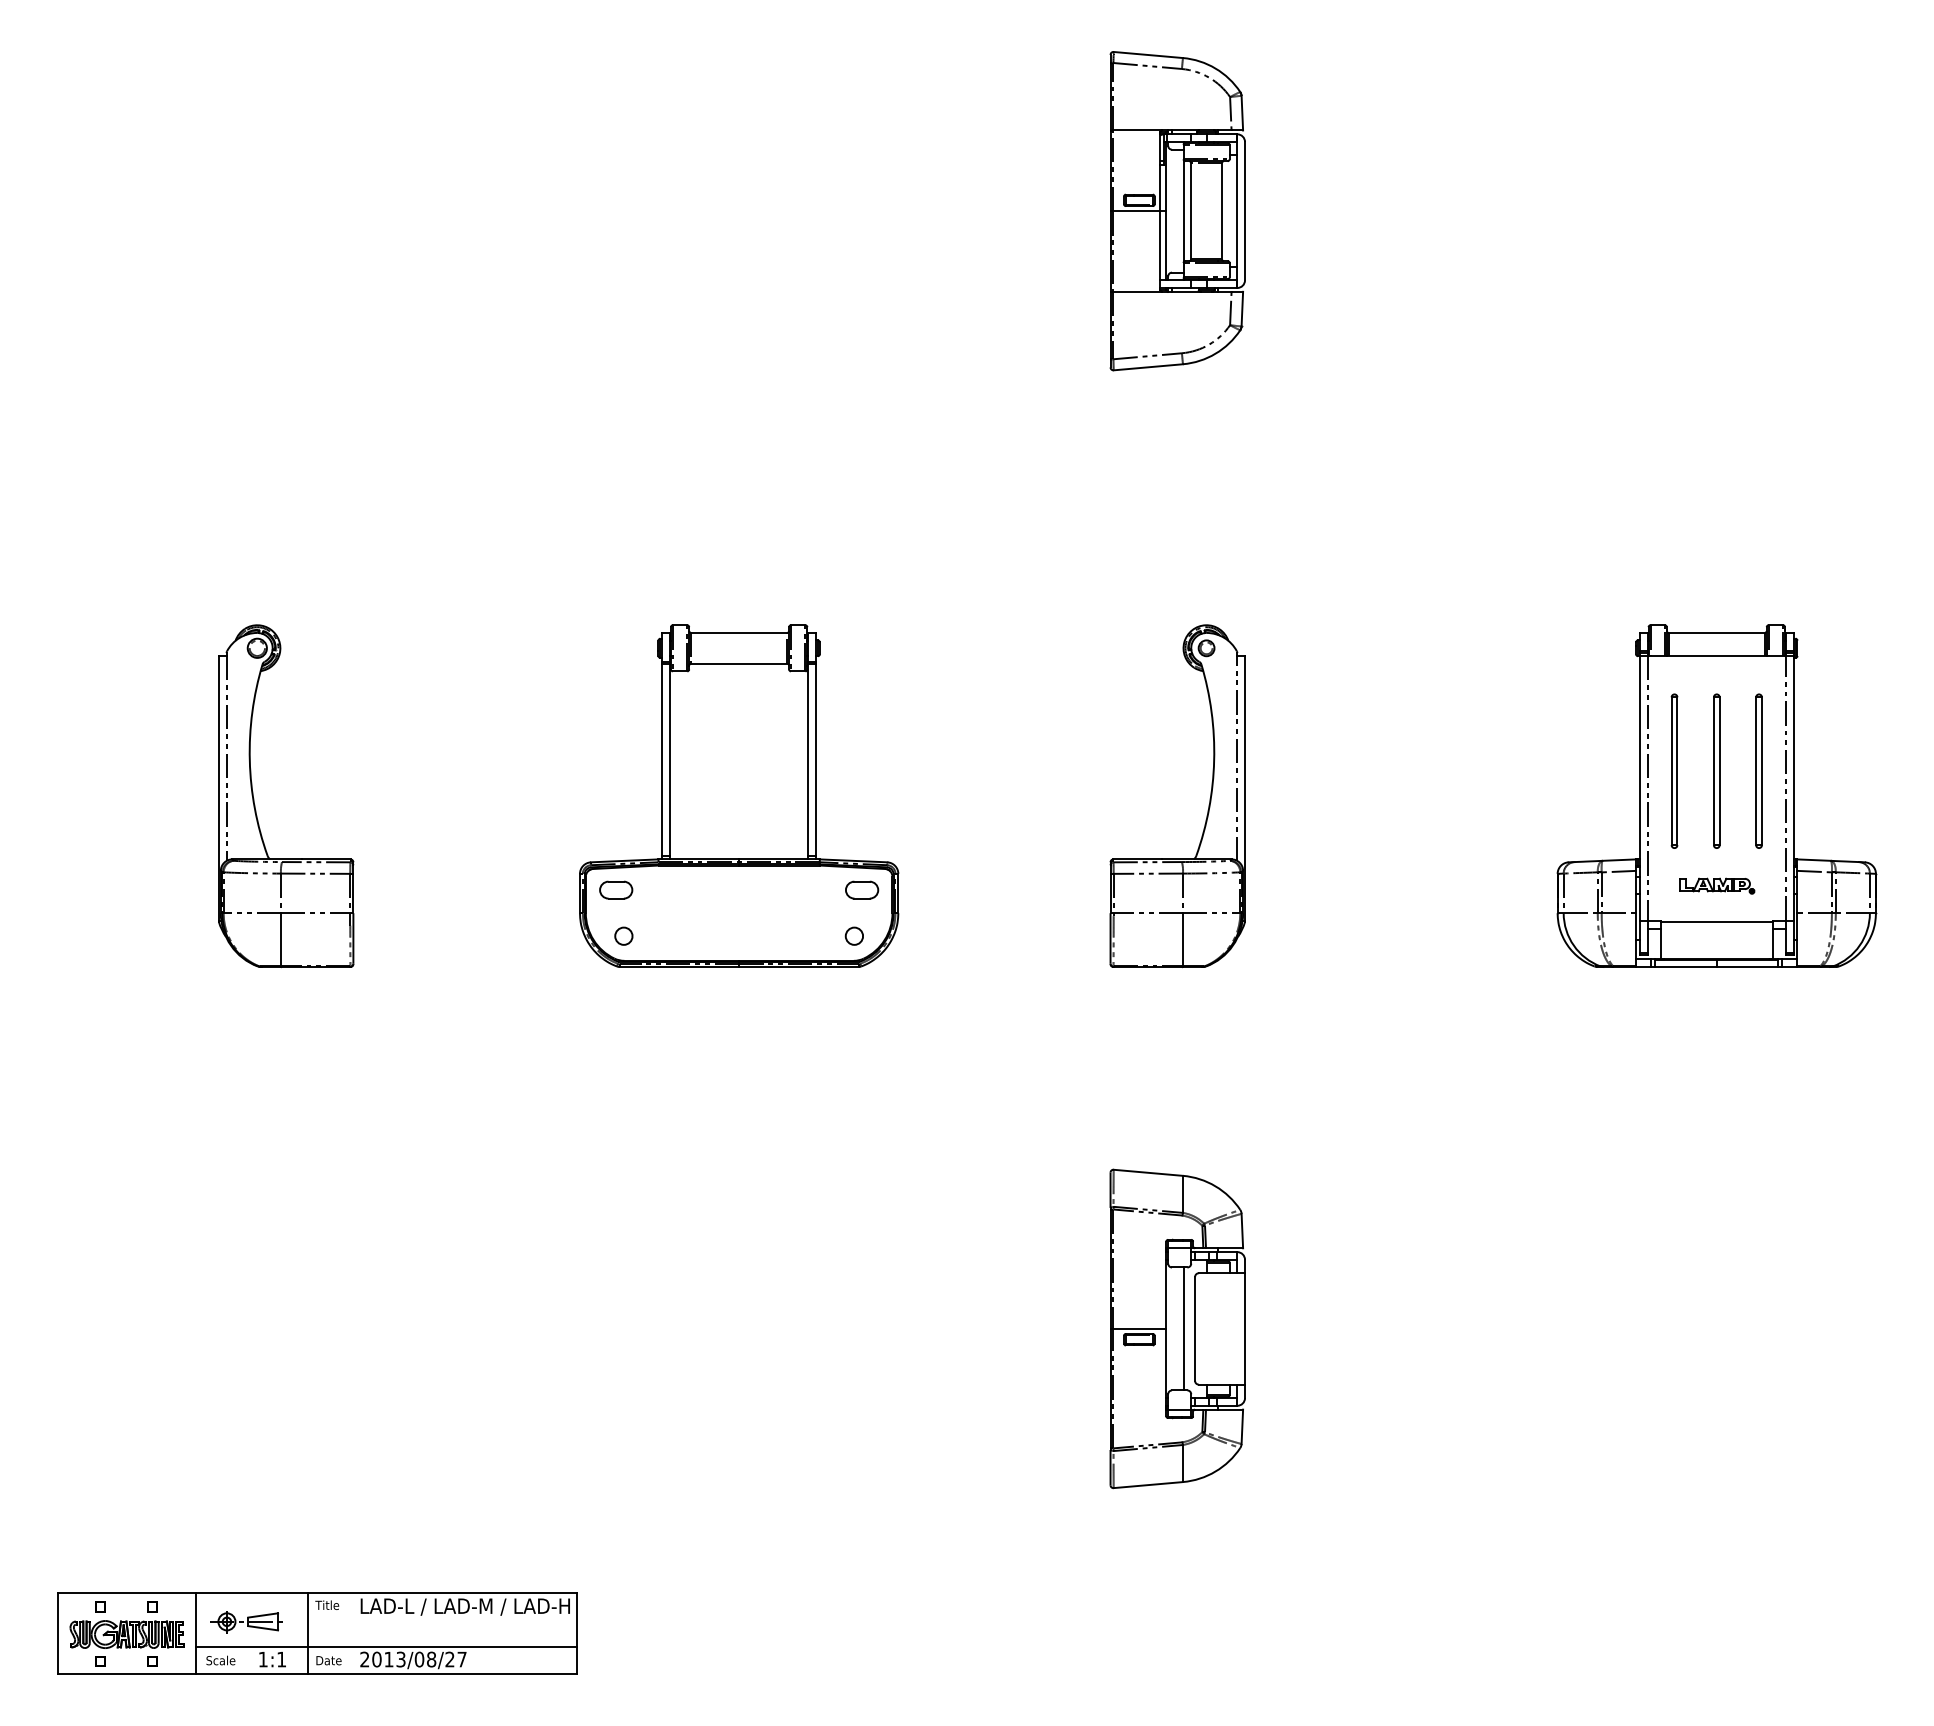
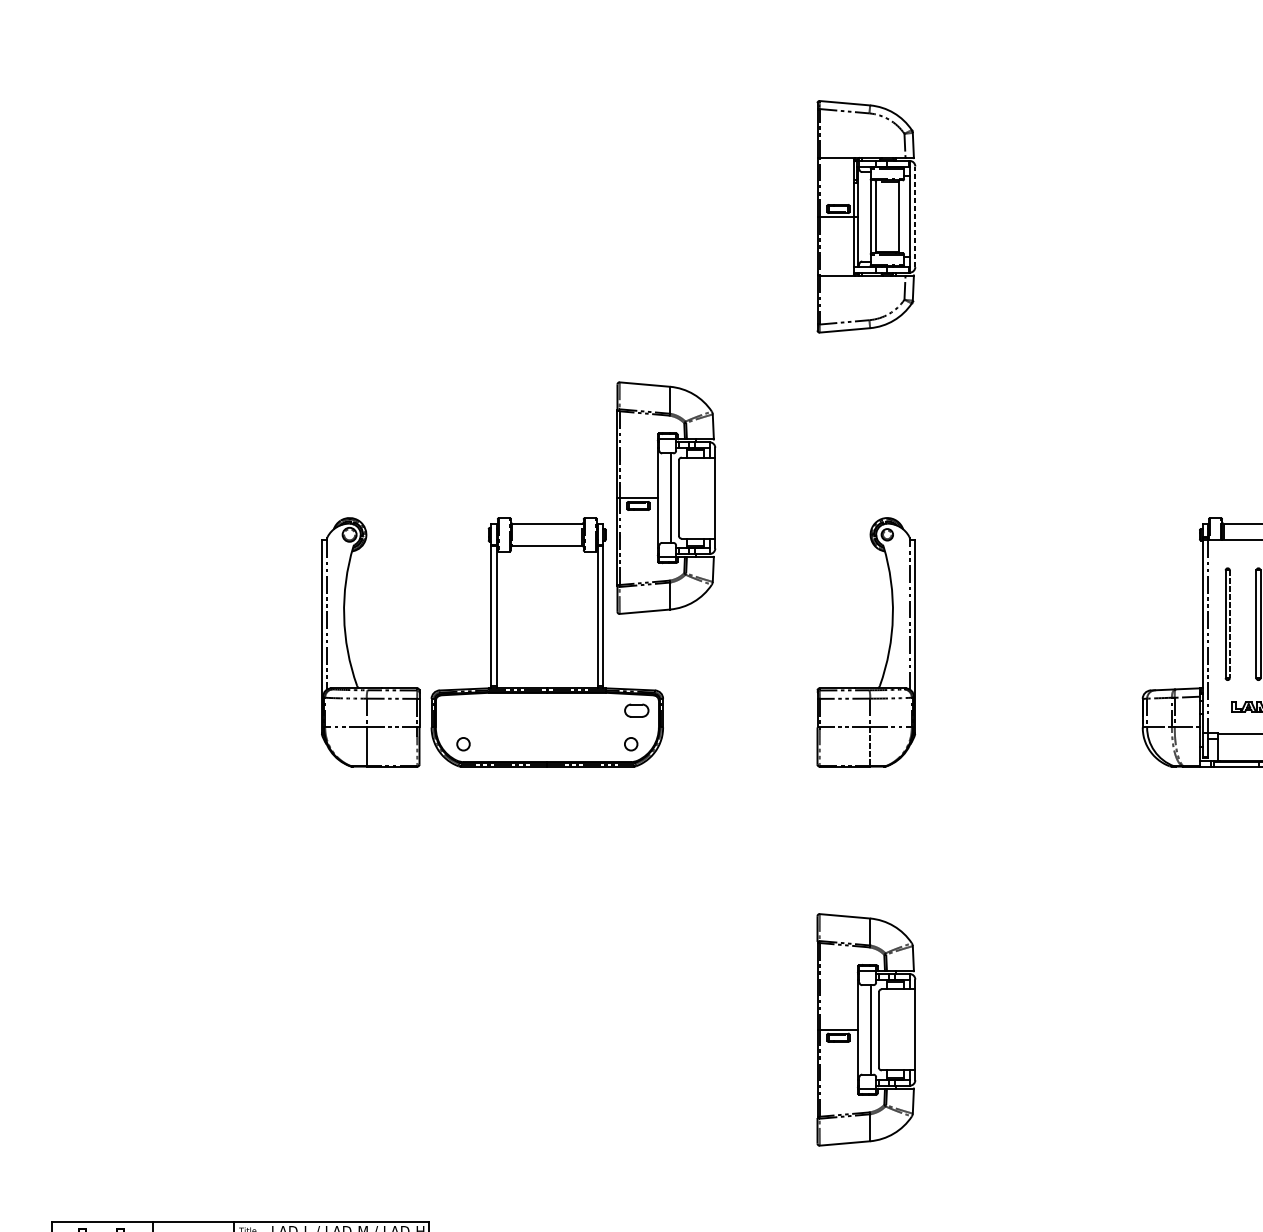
line: (1245, 210) -> (915, 216), solid -> dashed
part: (902, 597) -> (666, 497), added
line: (1677, 771) -> (1229, 624), solid -> dashed
part: (255, 804) -> (348, 648), moved
part: (616, 889) -> (458, 710), removed
line: (1182, 939) -> (869, 746), solid -> dashed

